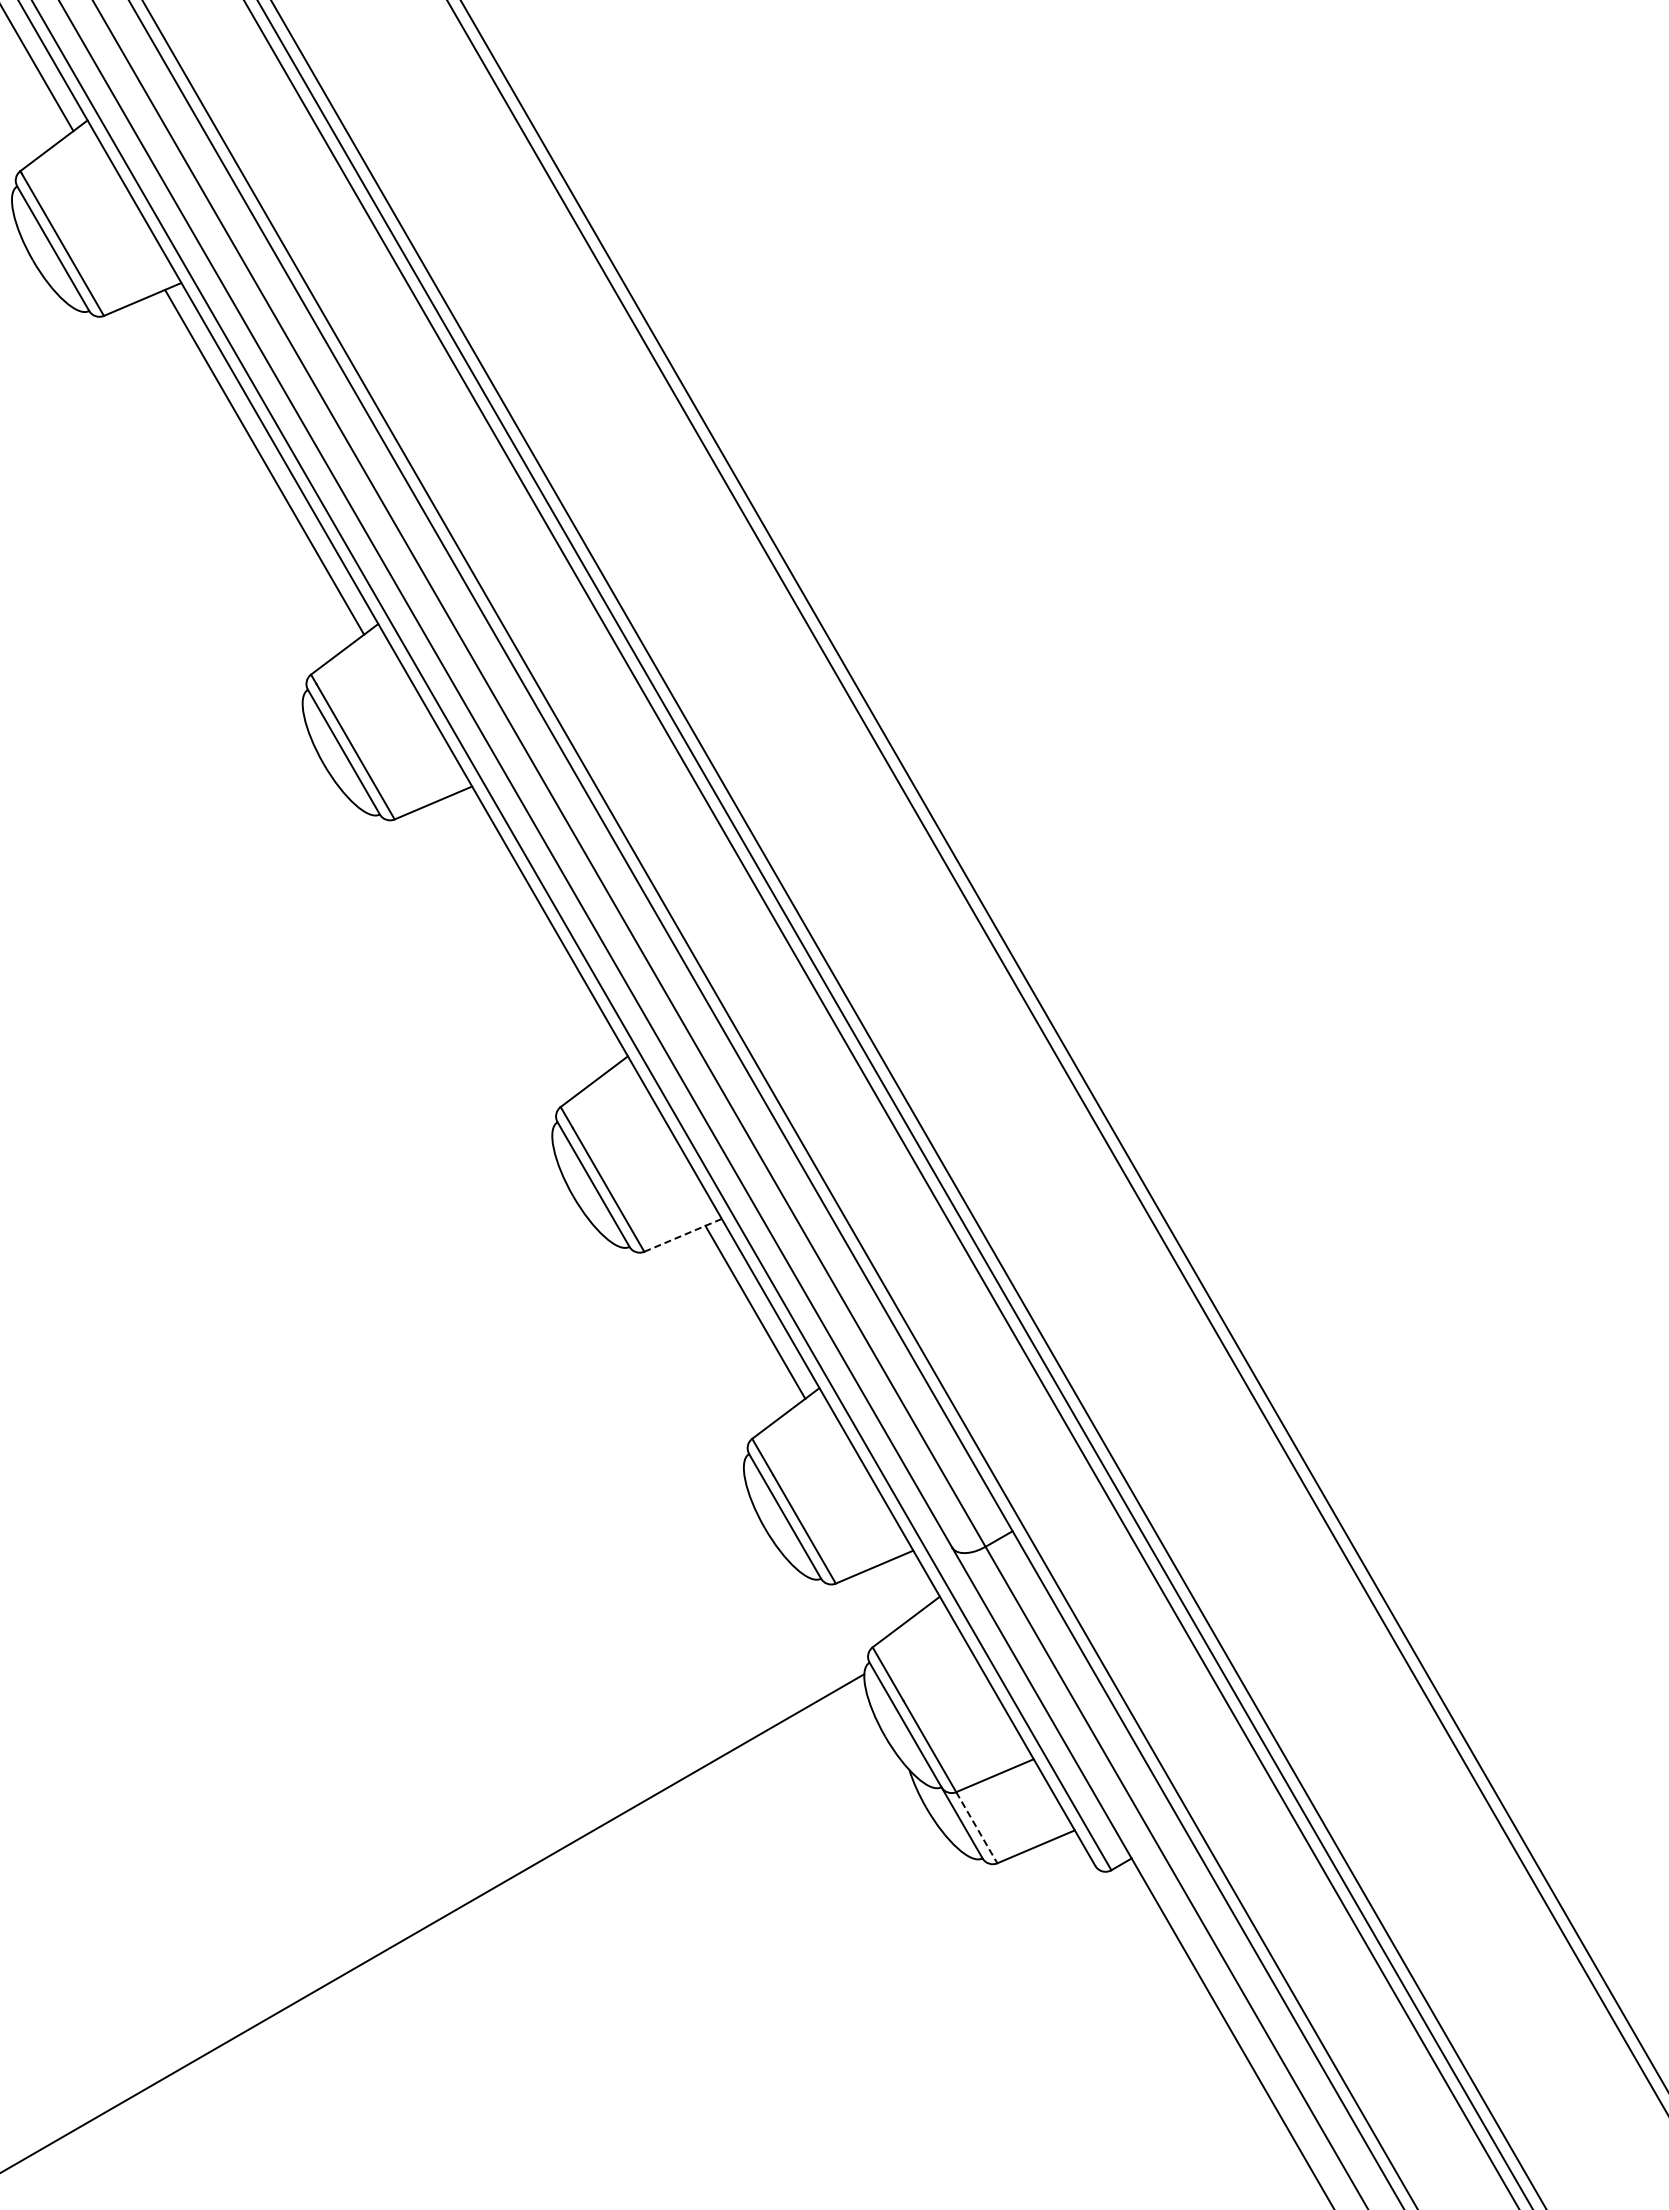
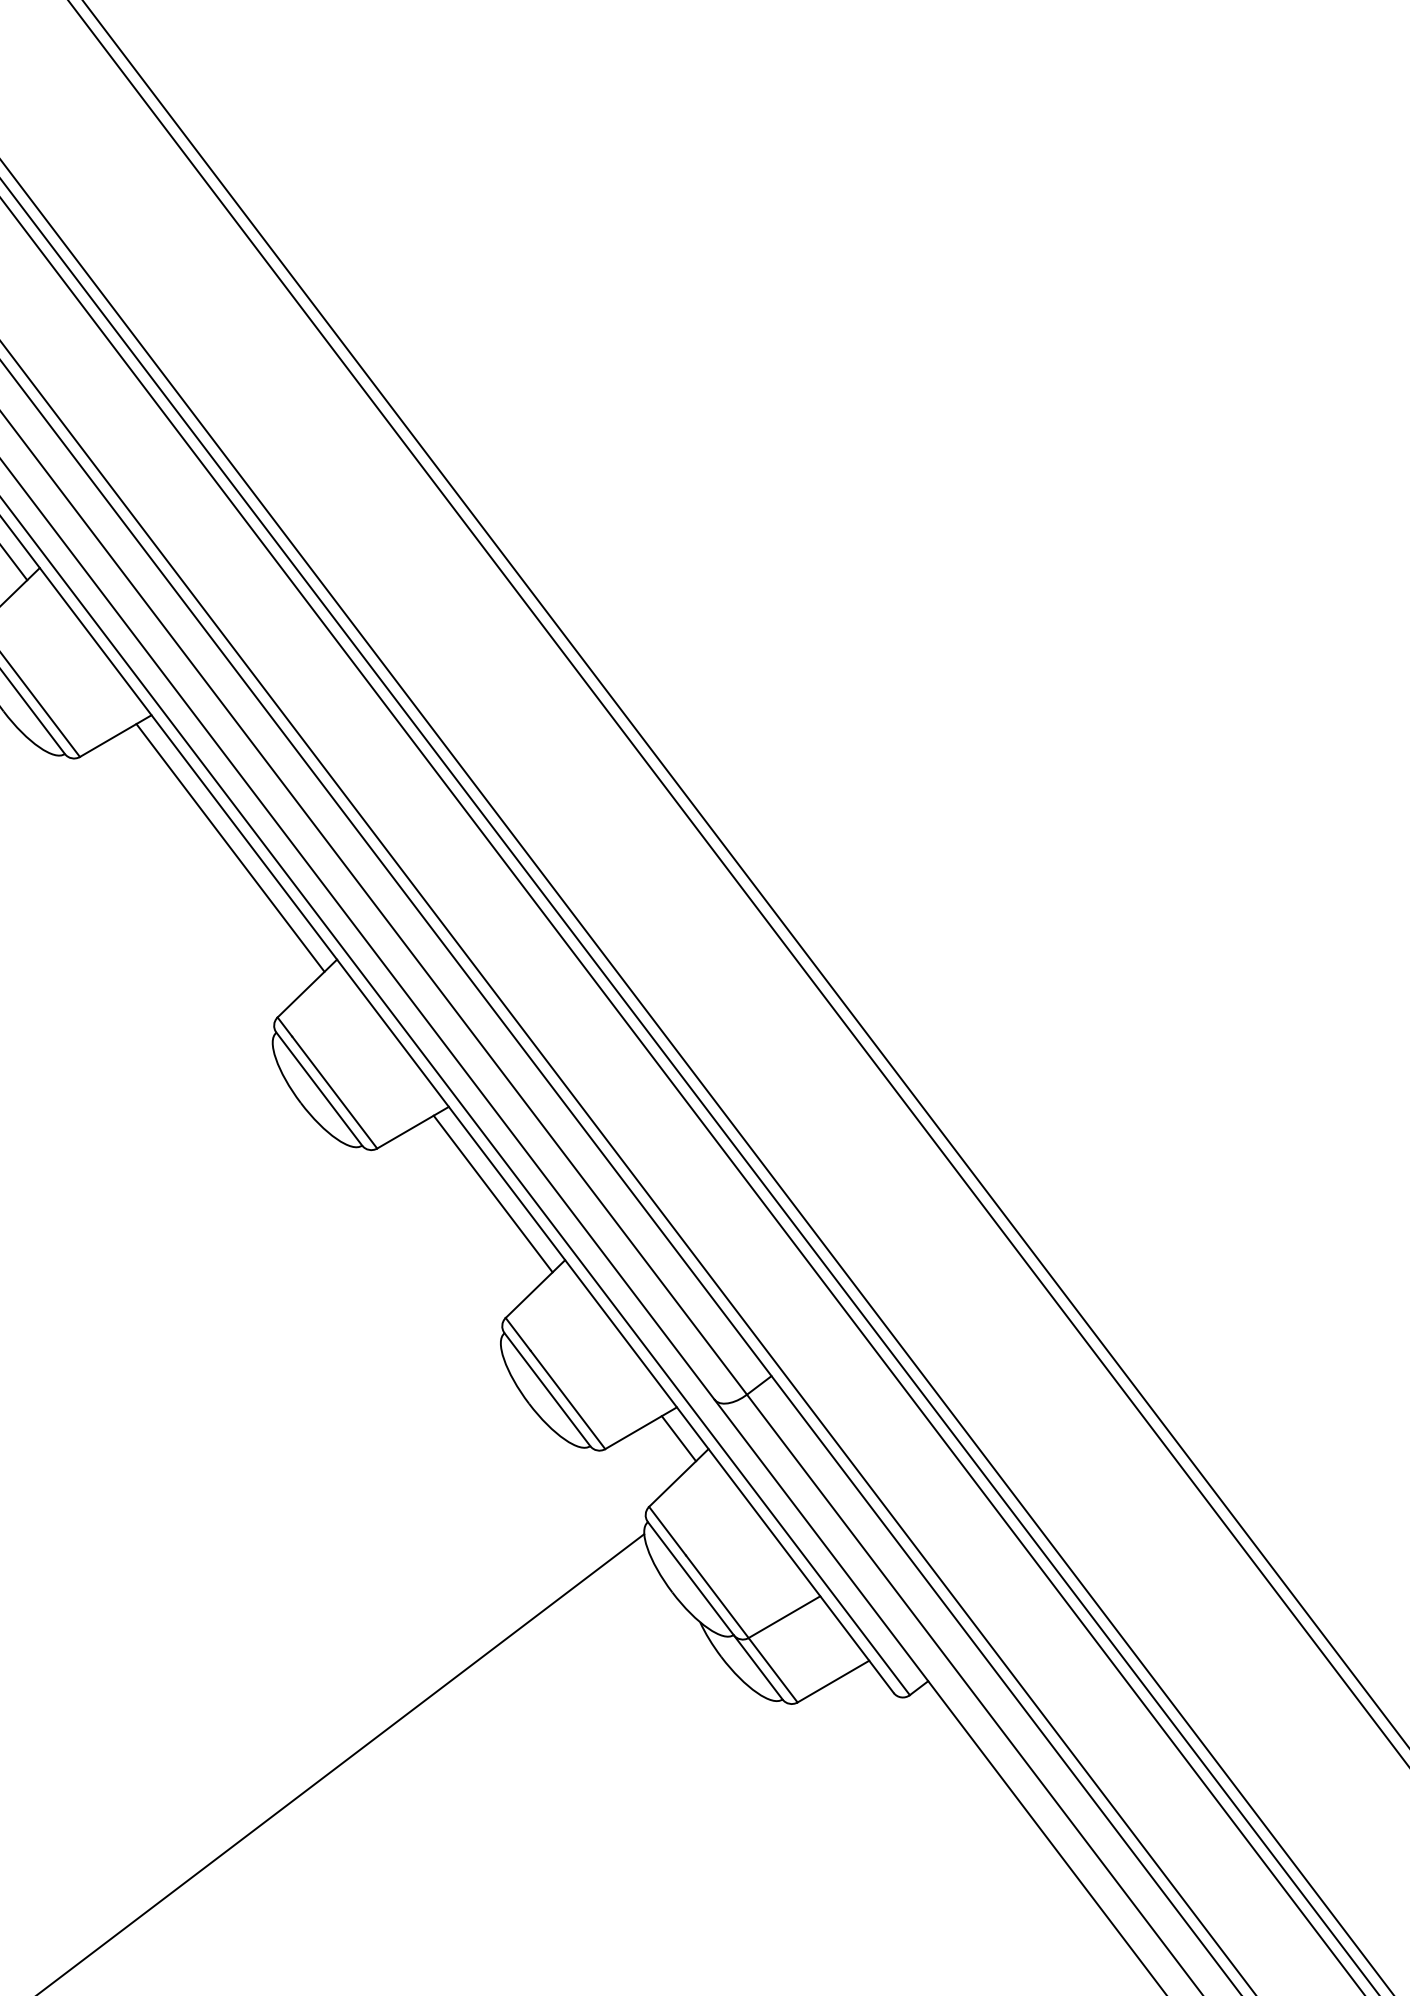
line: (534, 930) -> (230, 848), added
line: (683, 1235) -> (413, 1127), dashed -> solid
line: (911, 1582) -> (679, 1438), added
line: (977, 1828) -> (773, 1670), dashed -> solid

